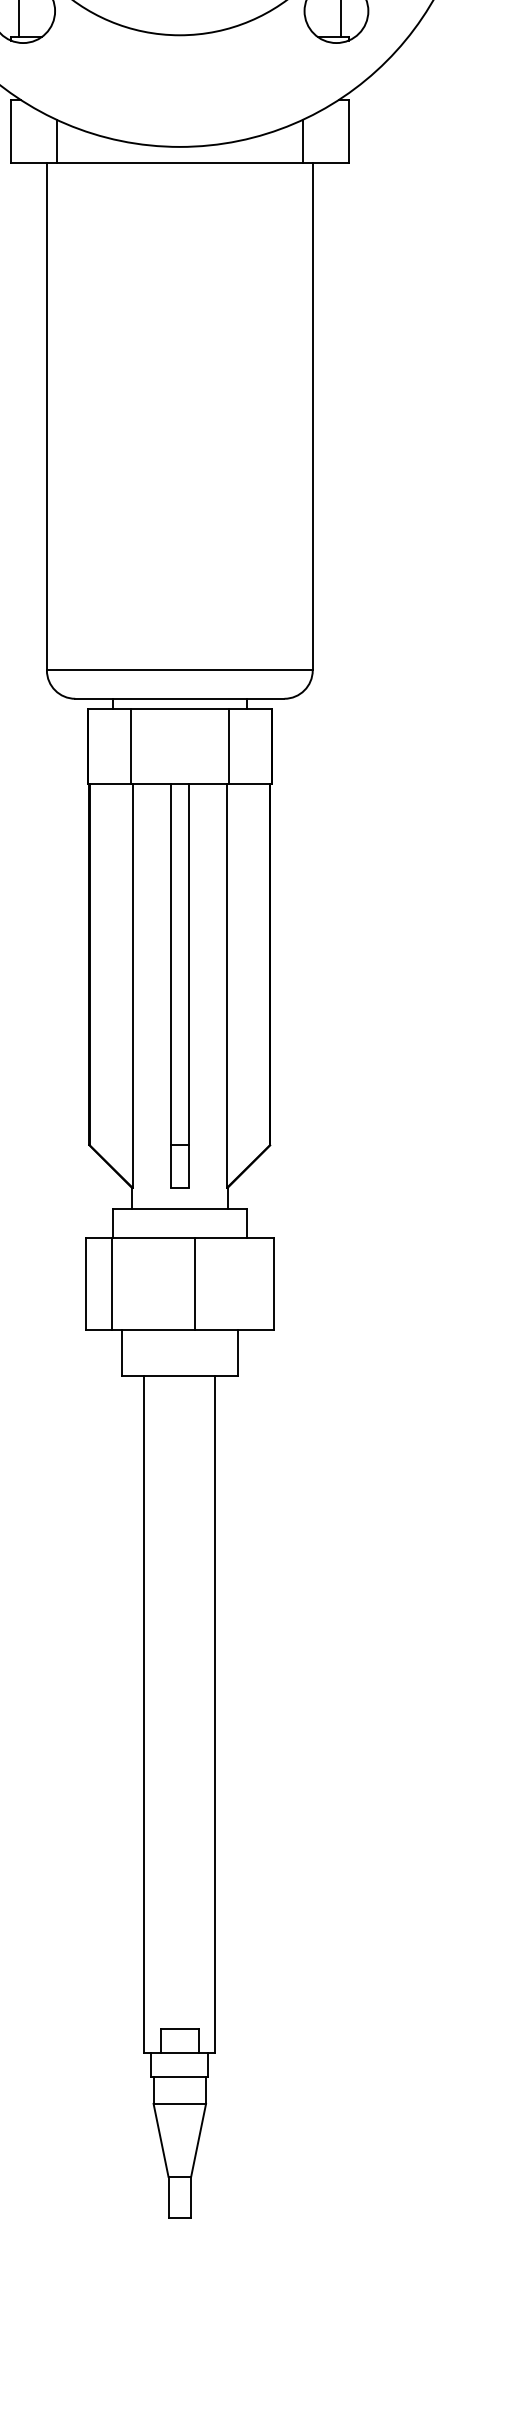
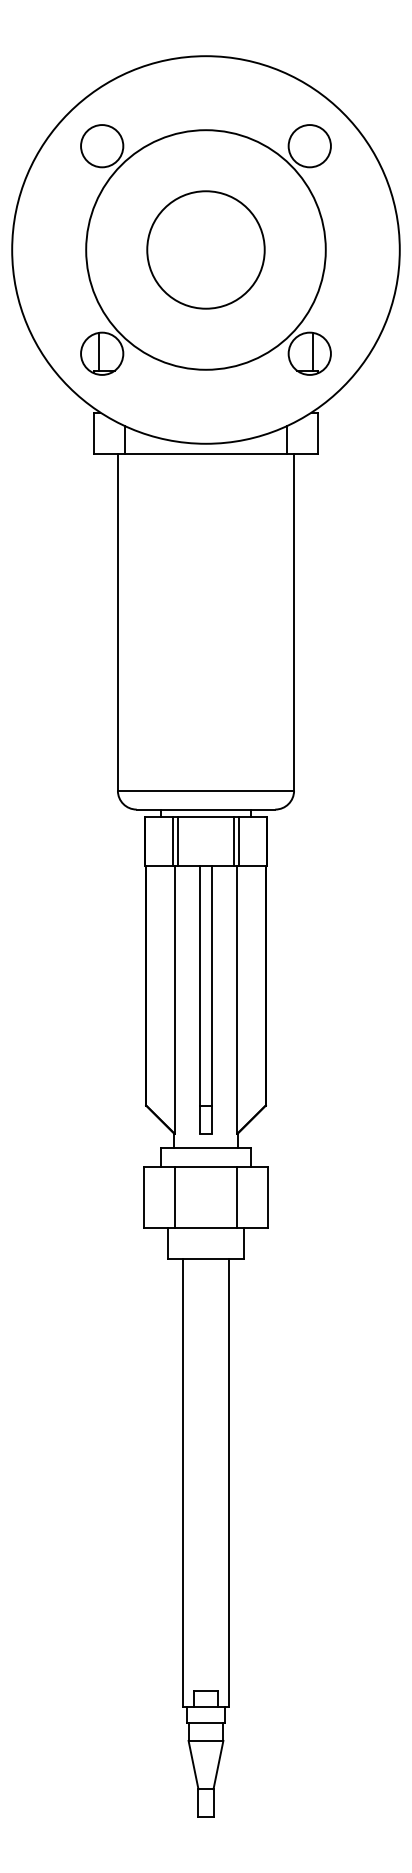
line: (136, 745) -> (177, 840), added
line: (222, 745) -> (234, 840), added
line: (111, 1282) -> (174, 1196), moved
line: (195, 1282) -> (237, 1196), moved

